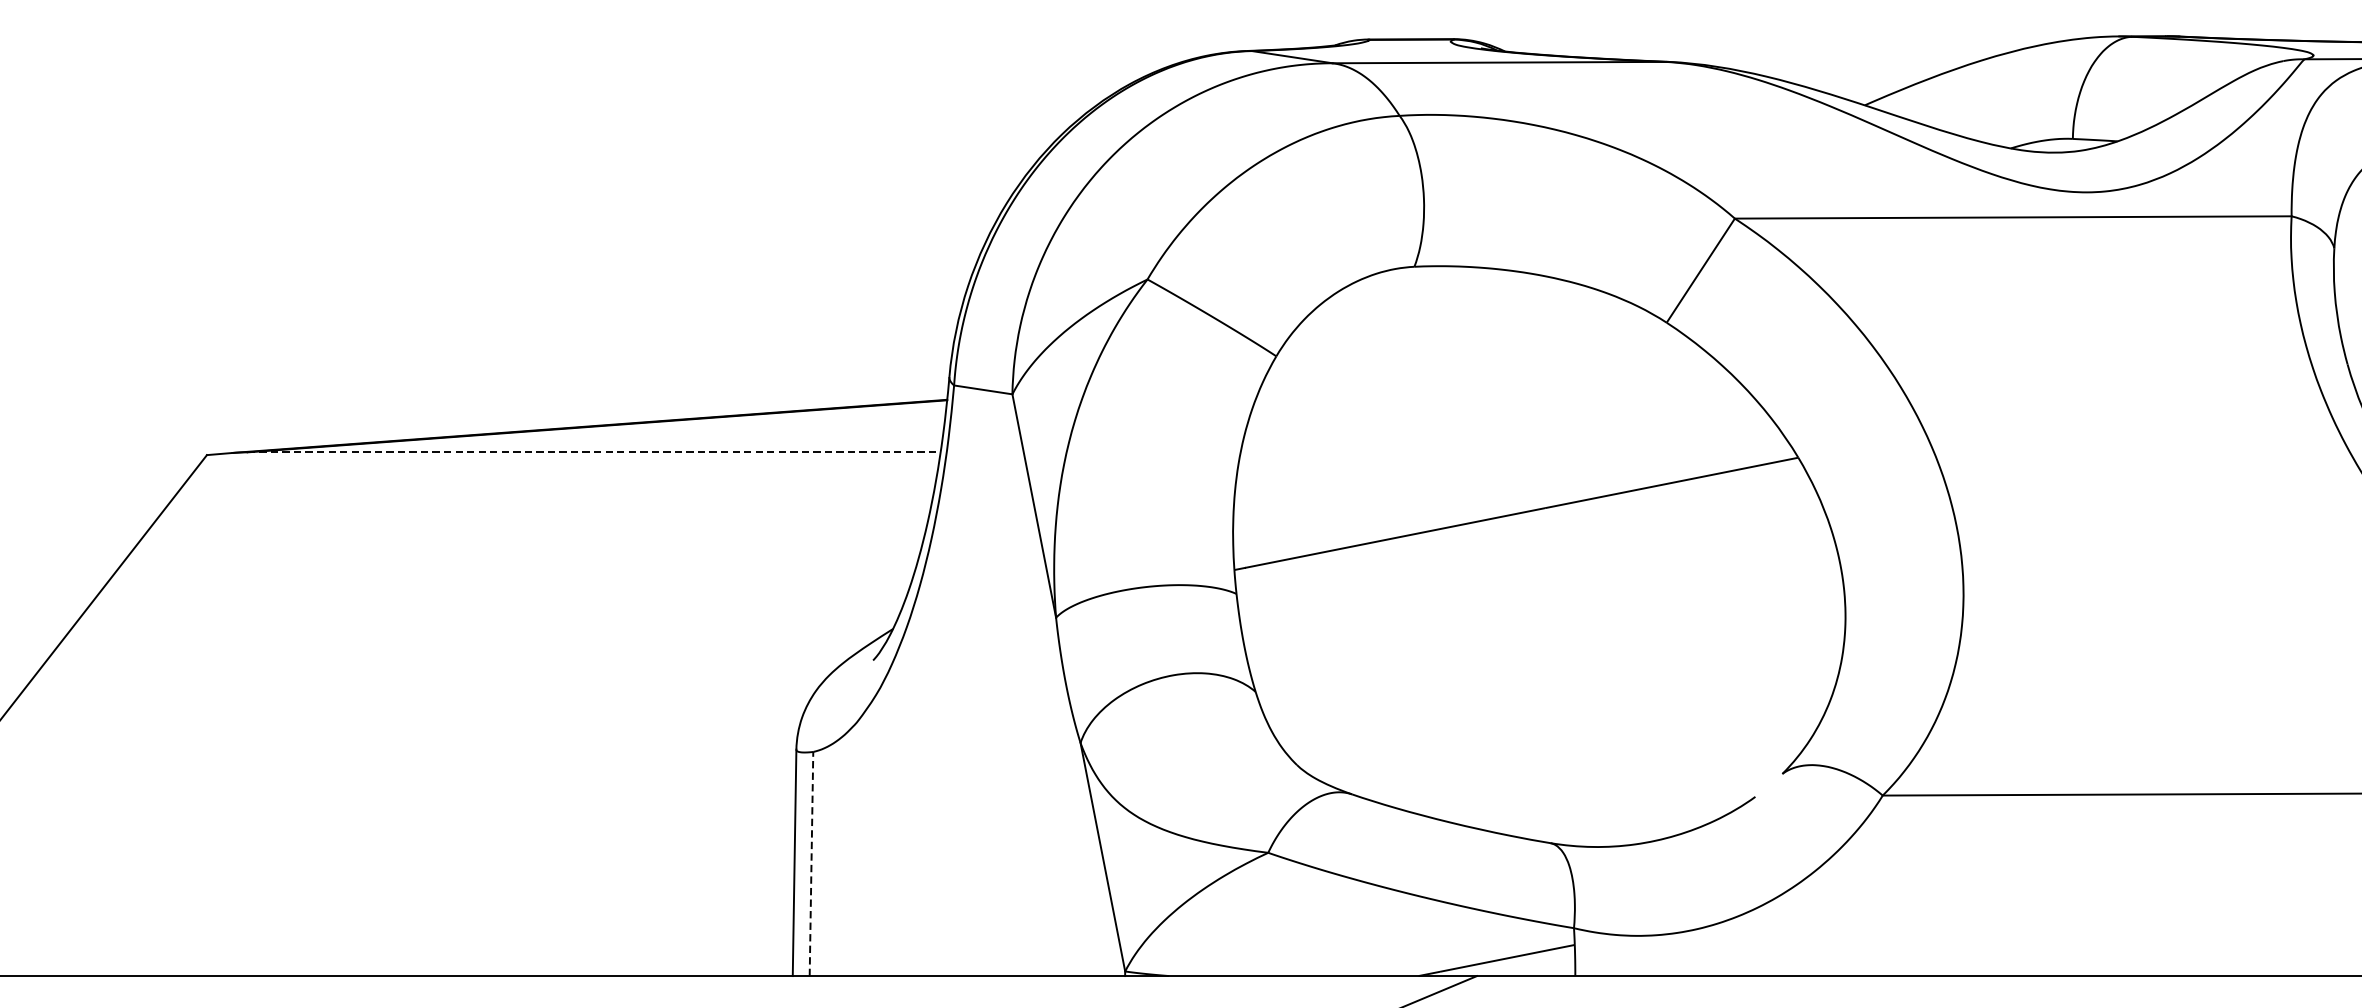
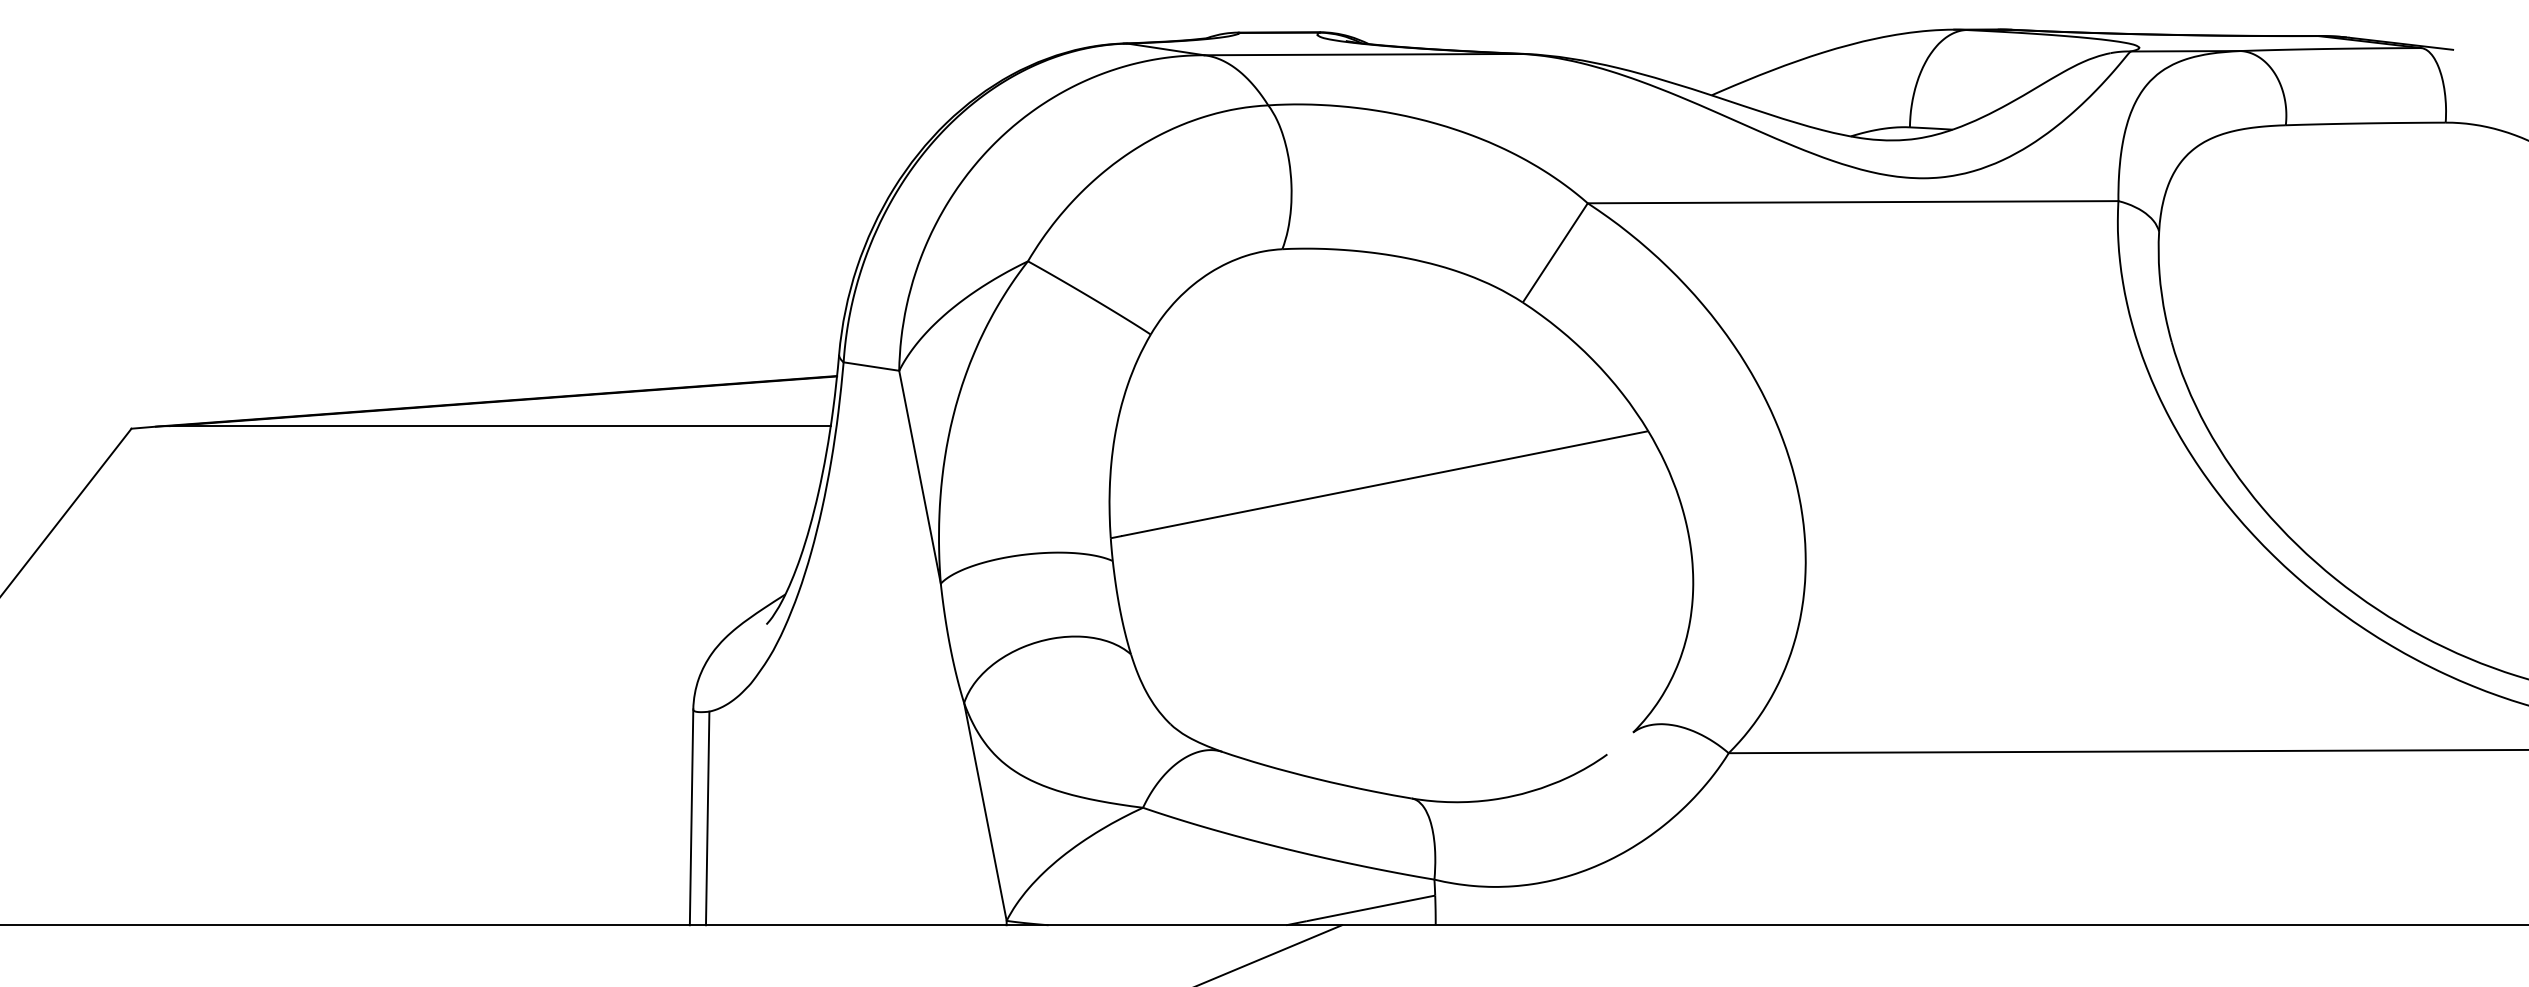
line: (595, 452) -> (501, 426), dashed -> solid
line: (811, 864) -> (707, 818), dashed -> solid

